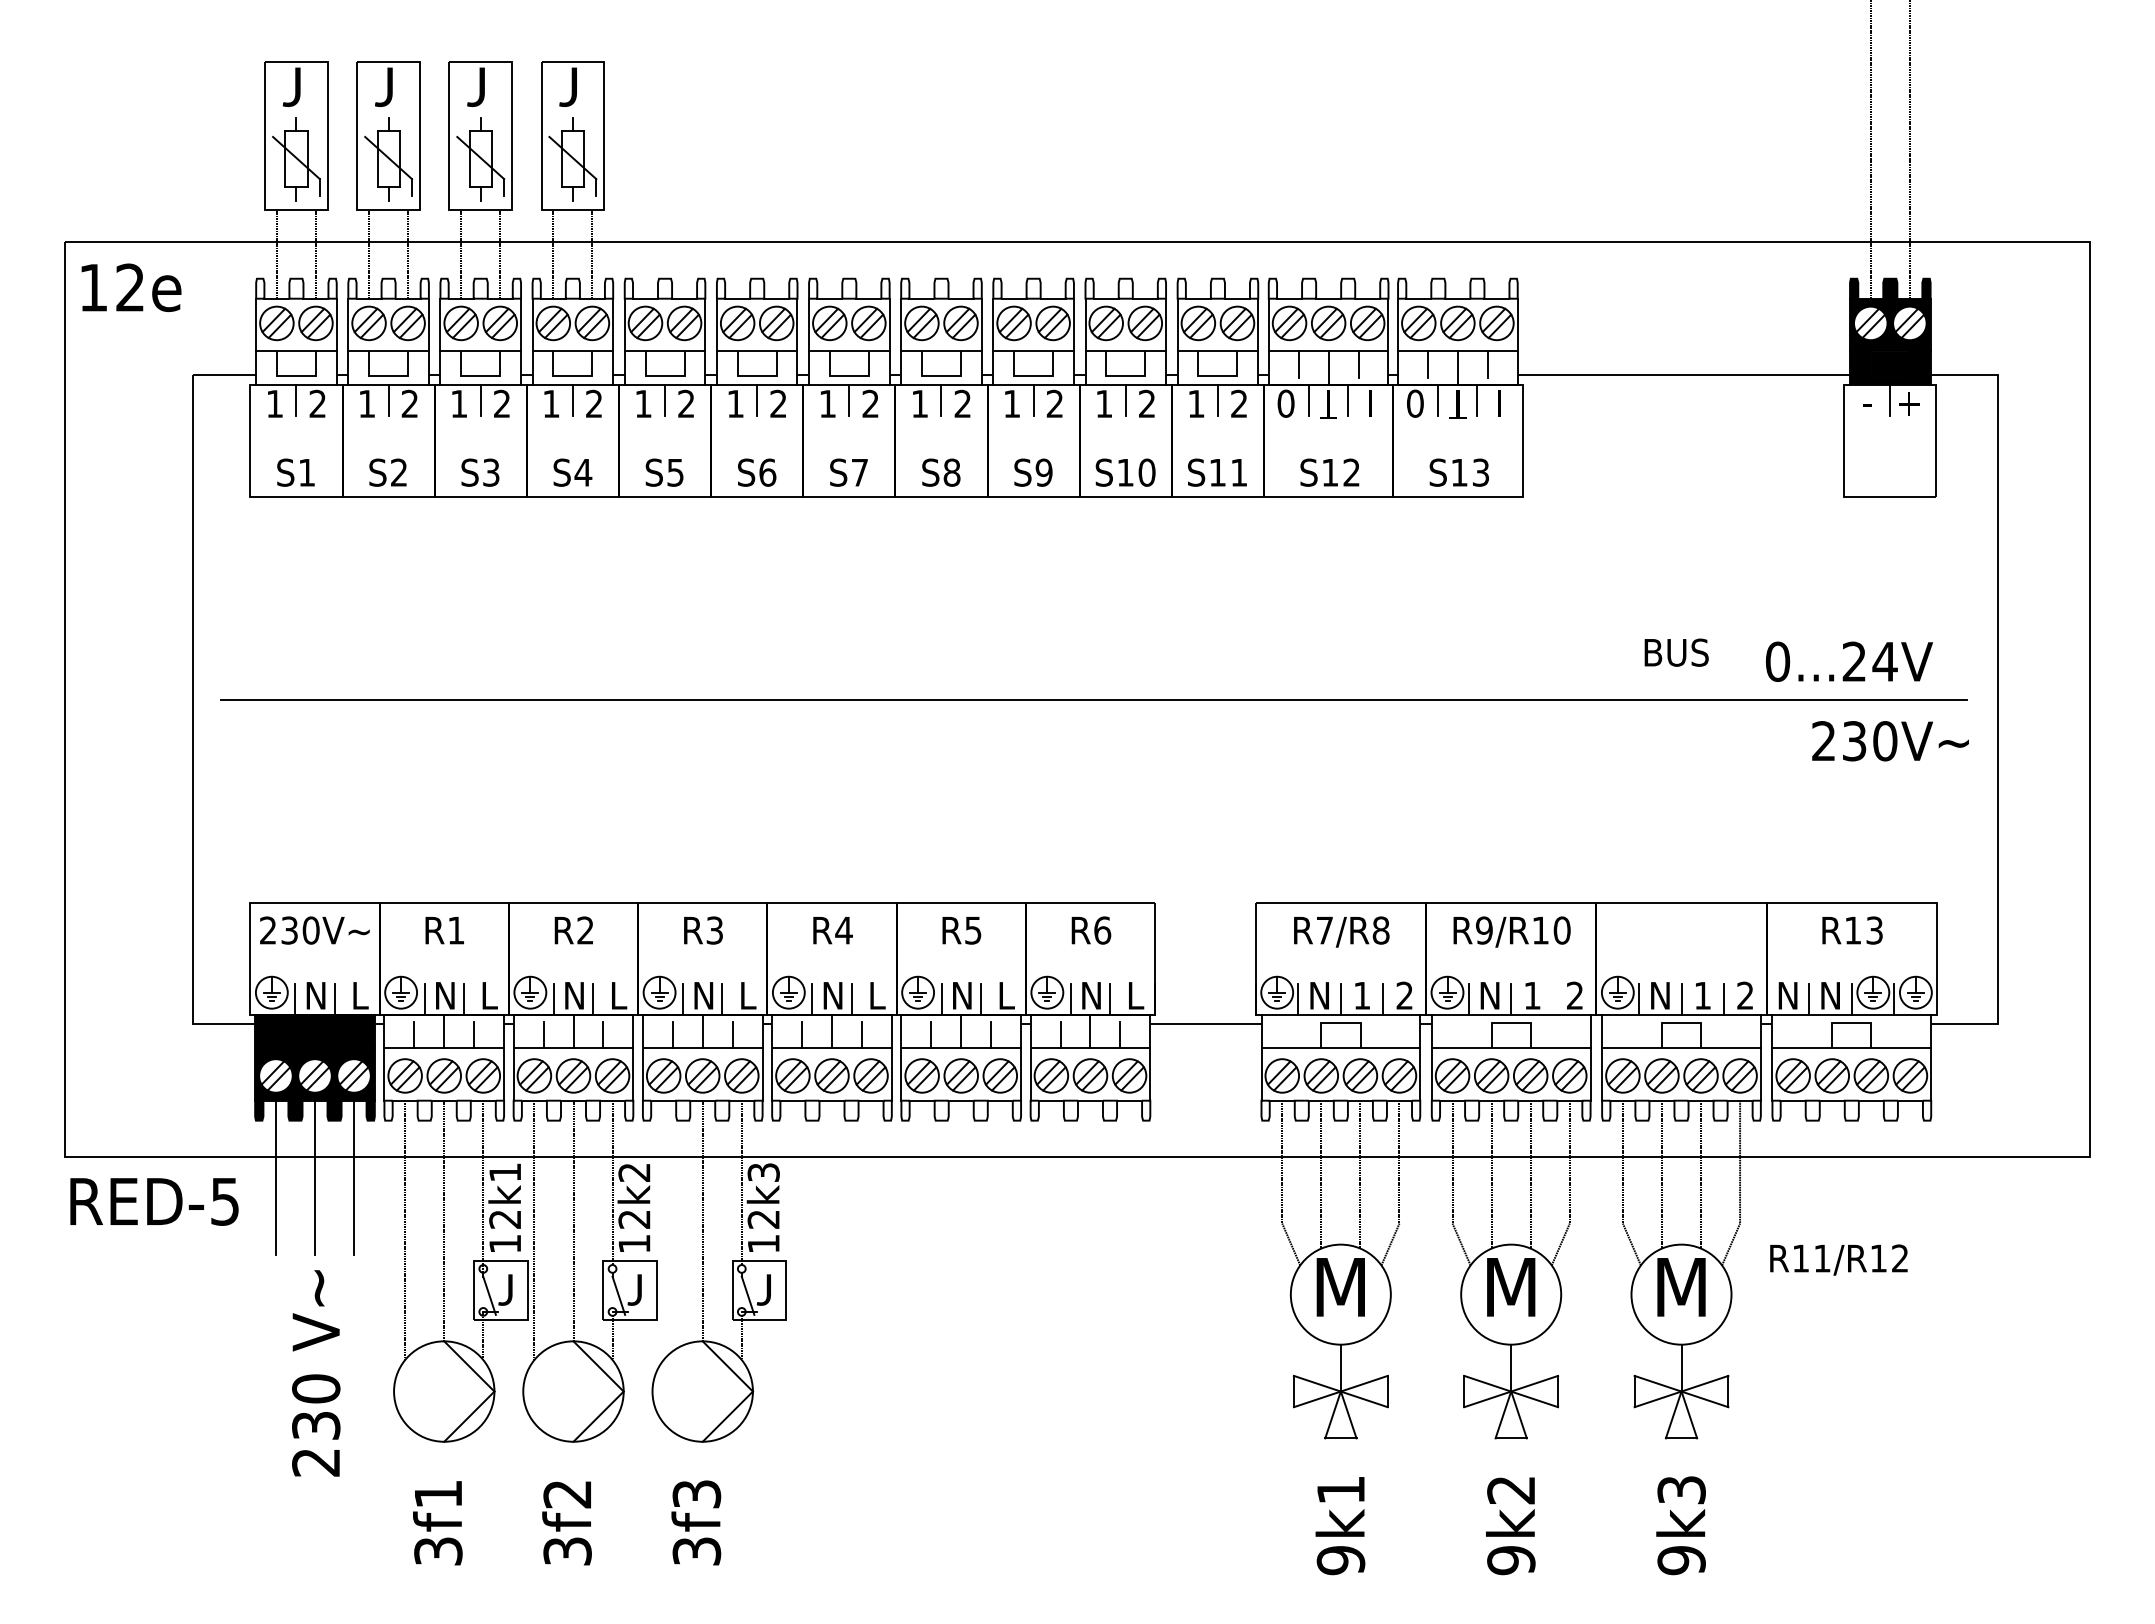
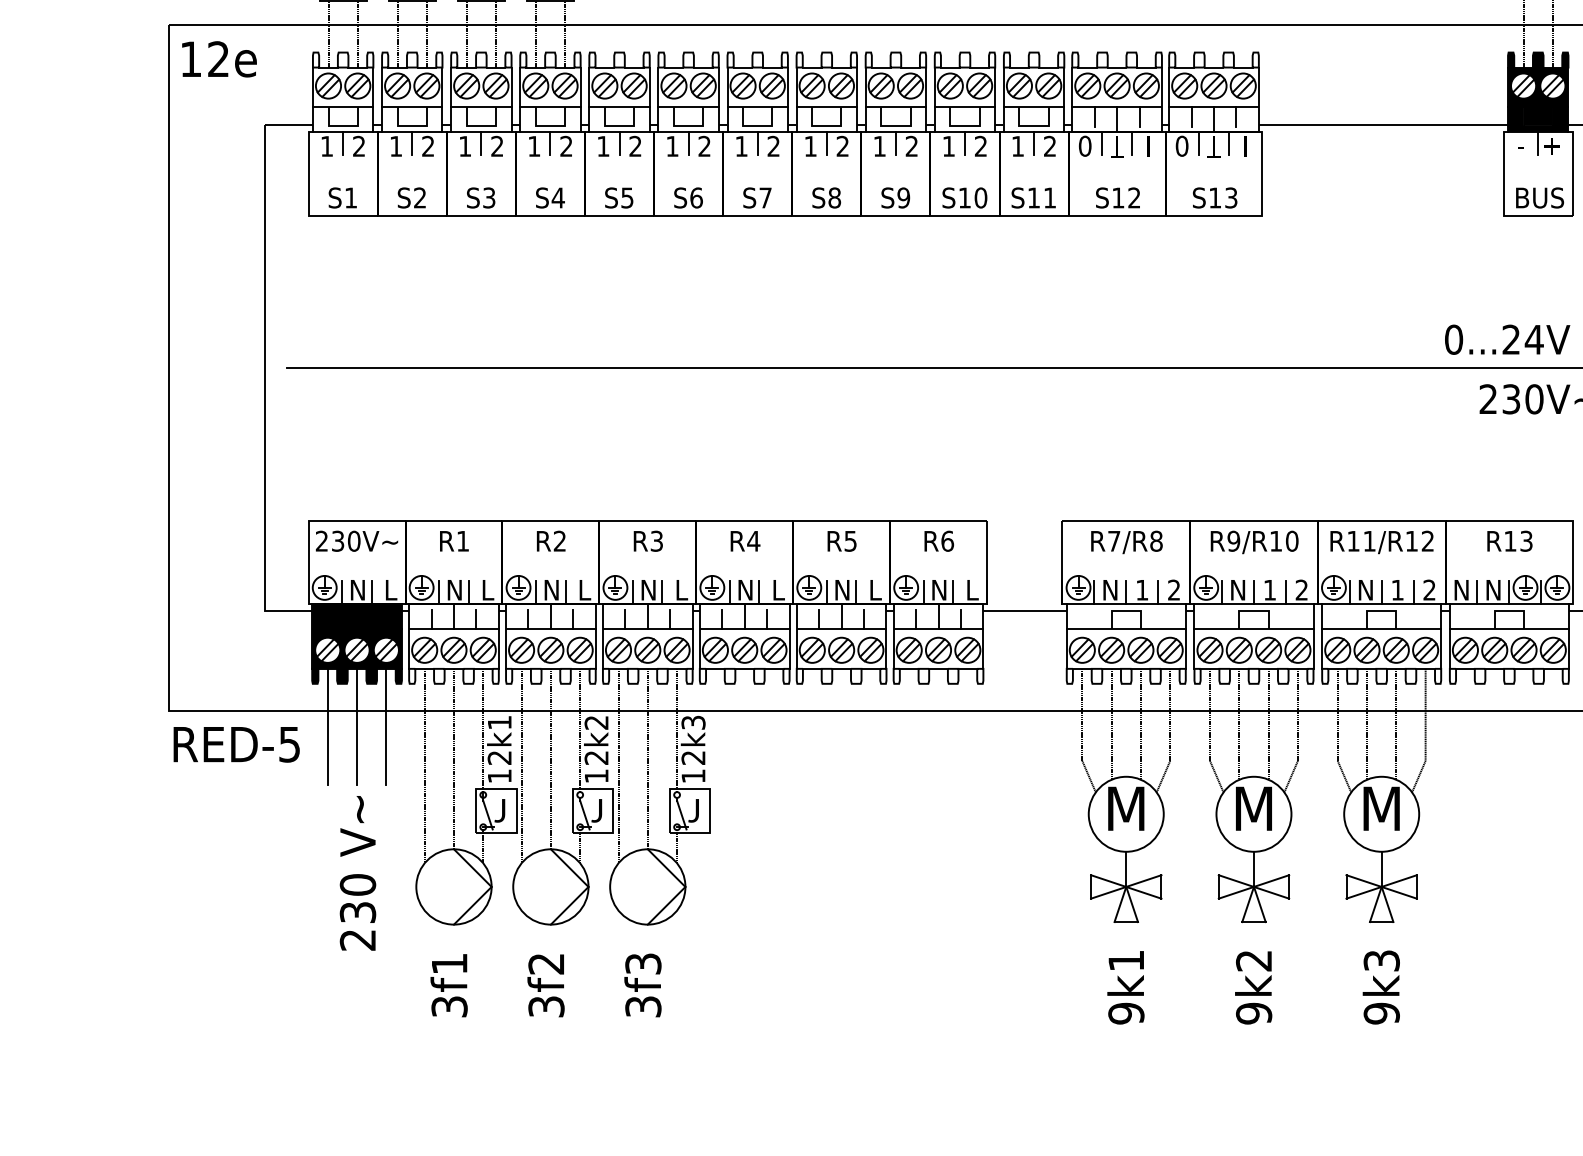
text: (1676, 652) -> (1539, 197), moved
line: (1553, 998) -> (1285, 592), added
line: (663, 1230) -> (618, 766), added
text: (1838, 1259) -> (1381, 542), moved

